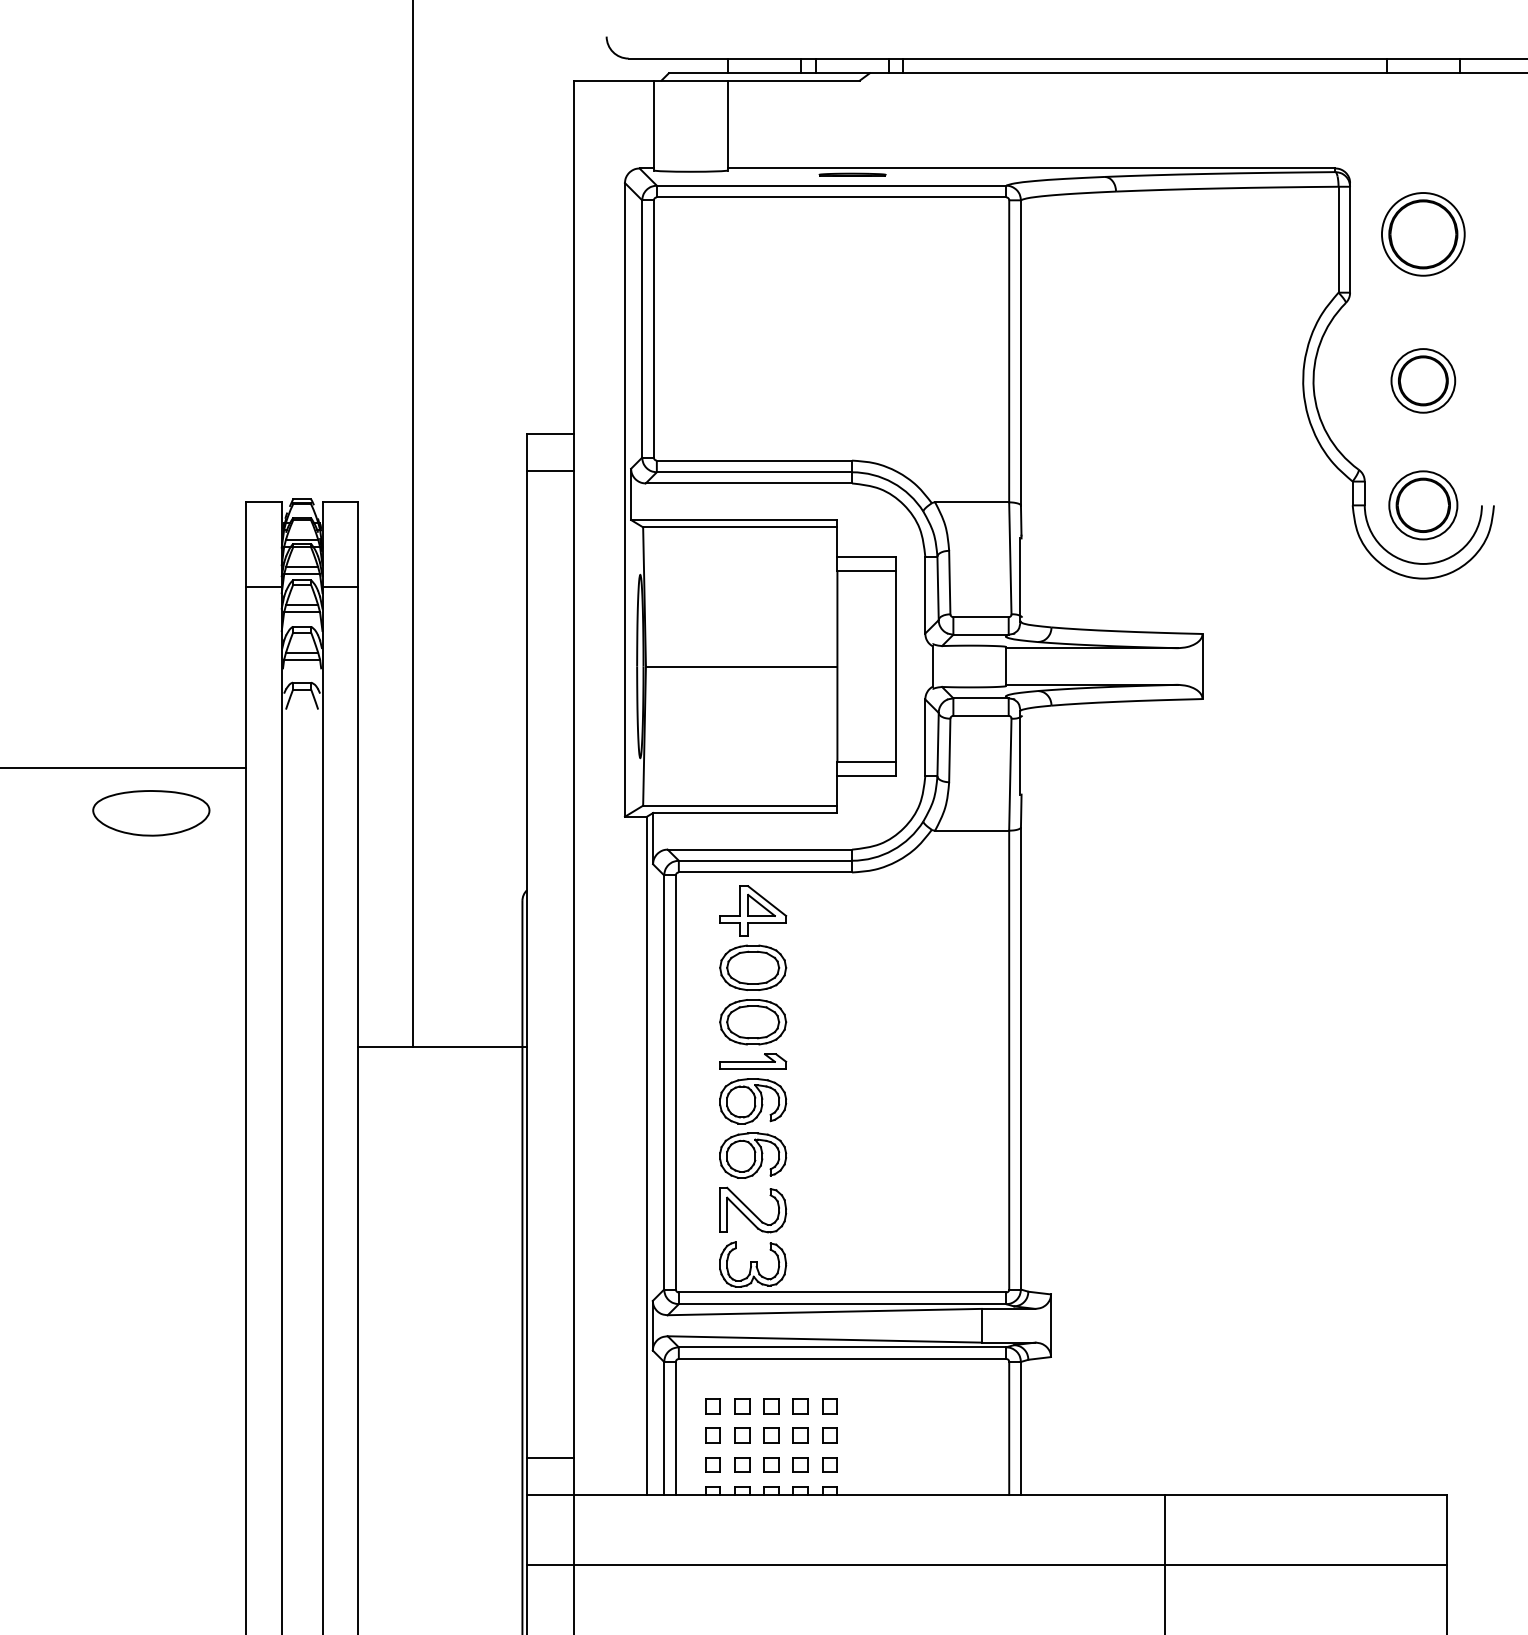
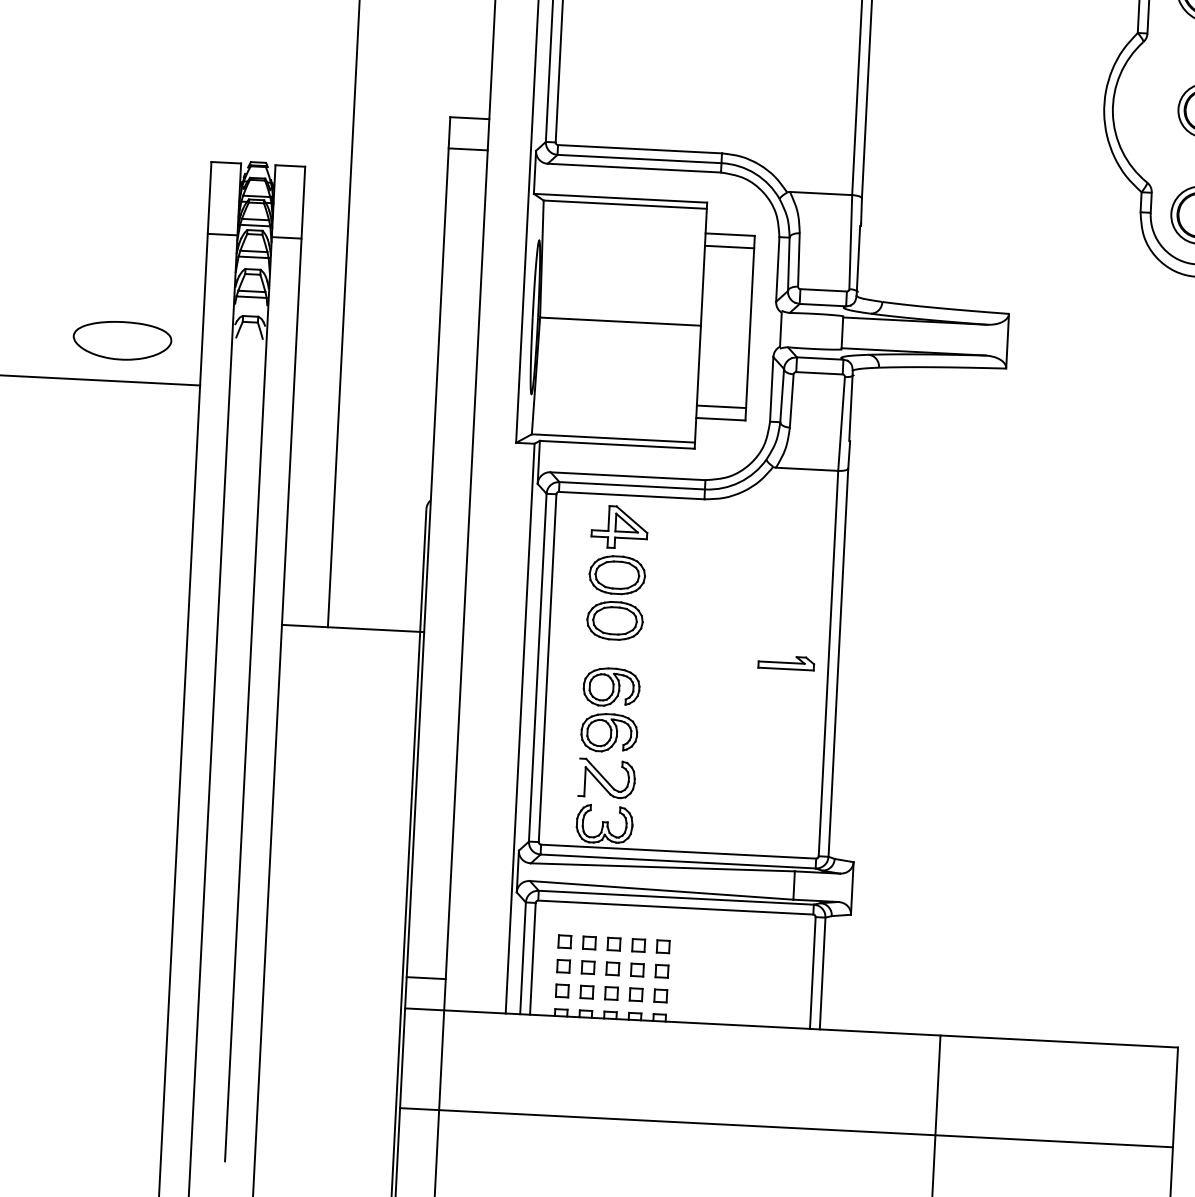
part: (151, 813) -> (122, 341), moved
part: (753, 1061) -> (786, 662), moved
line: (720, 1209) -> (579, 776), removed
line: (987, 1564) -> (786, 1127), moved

